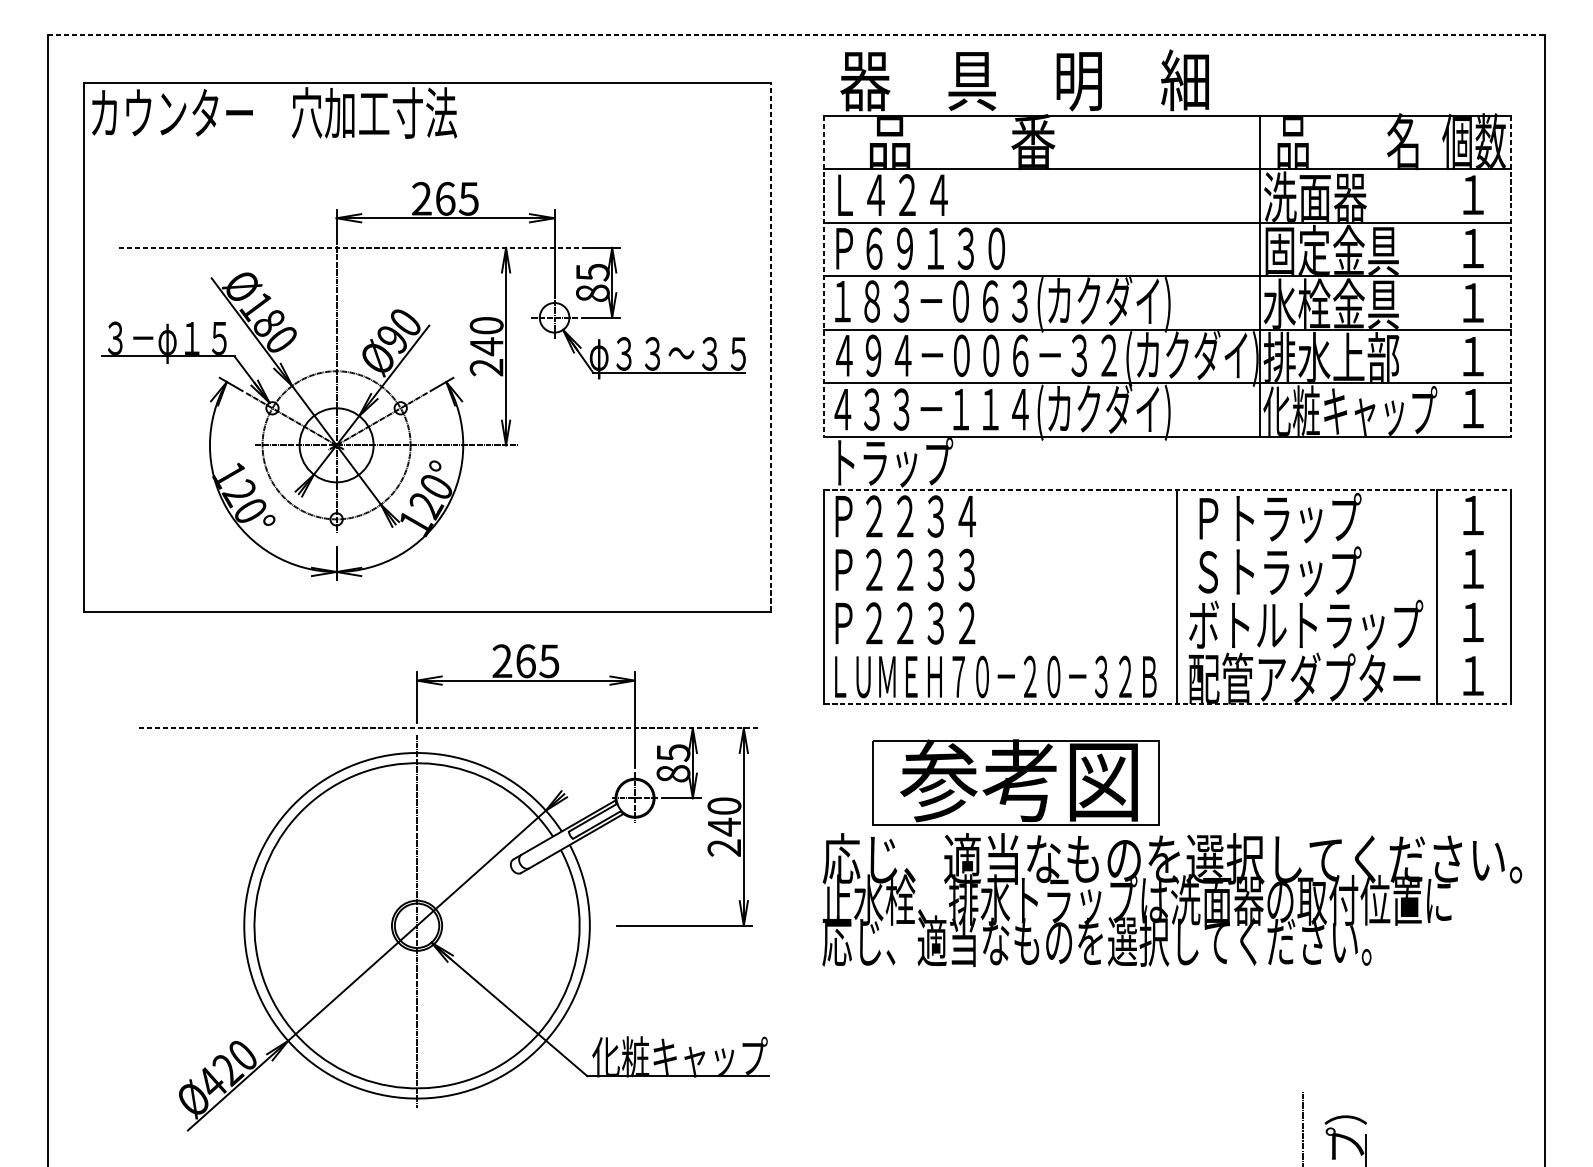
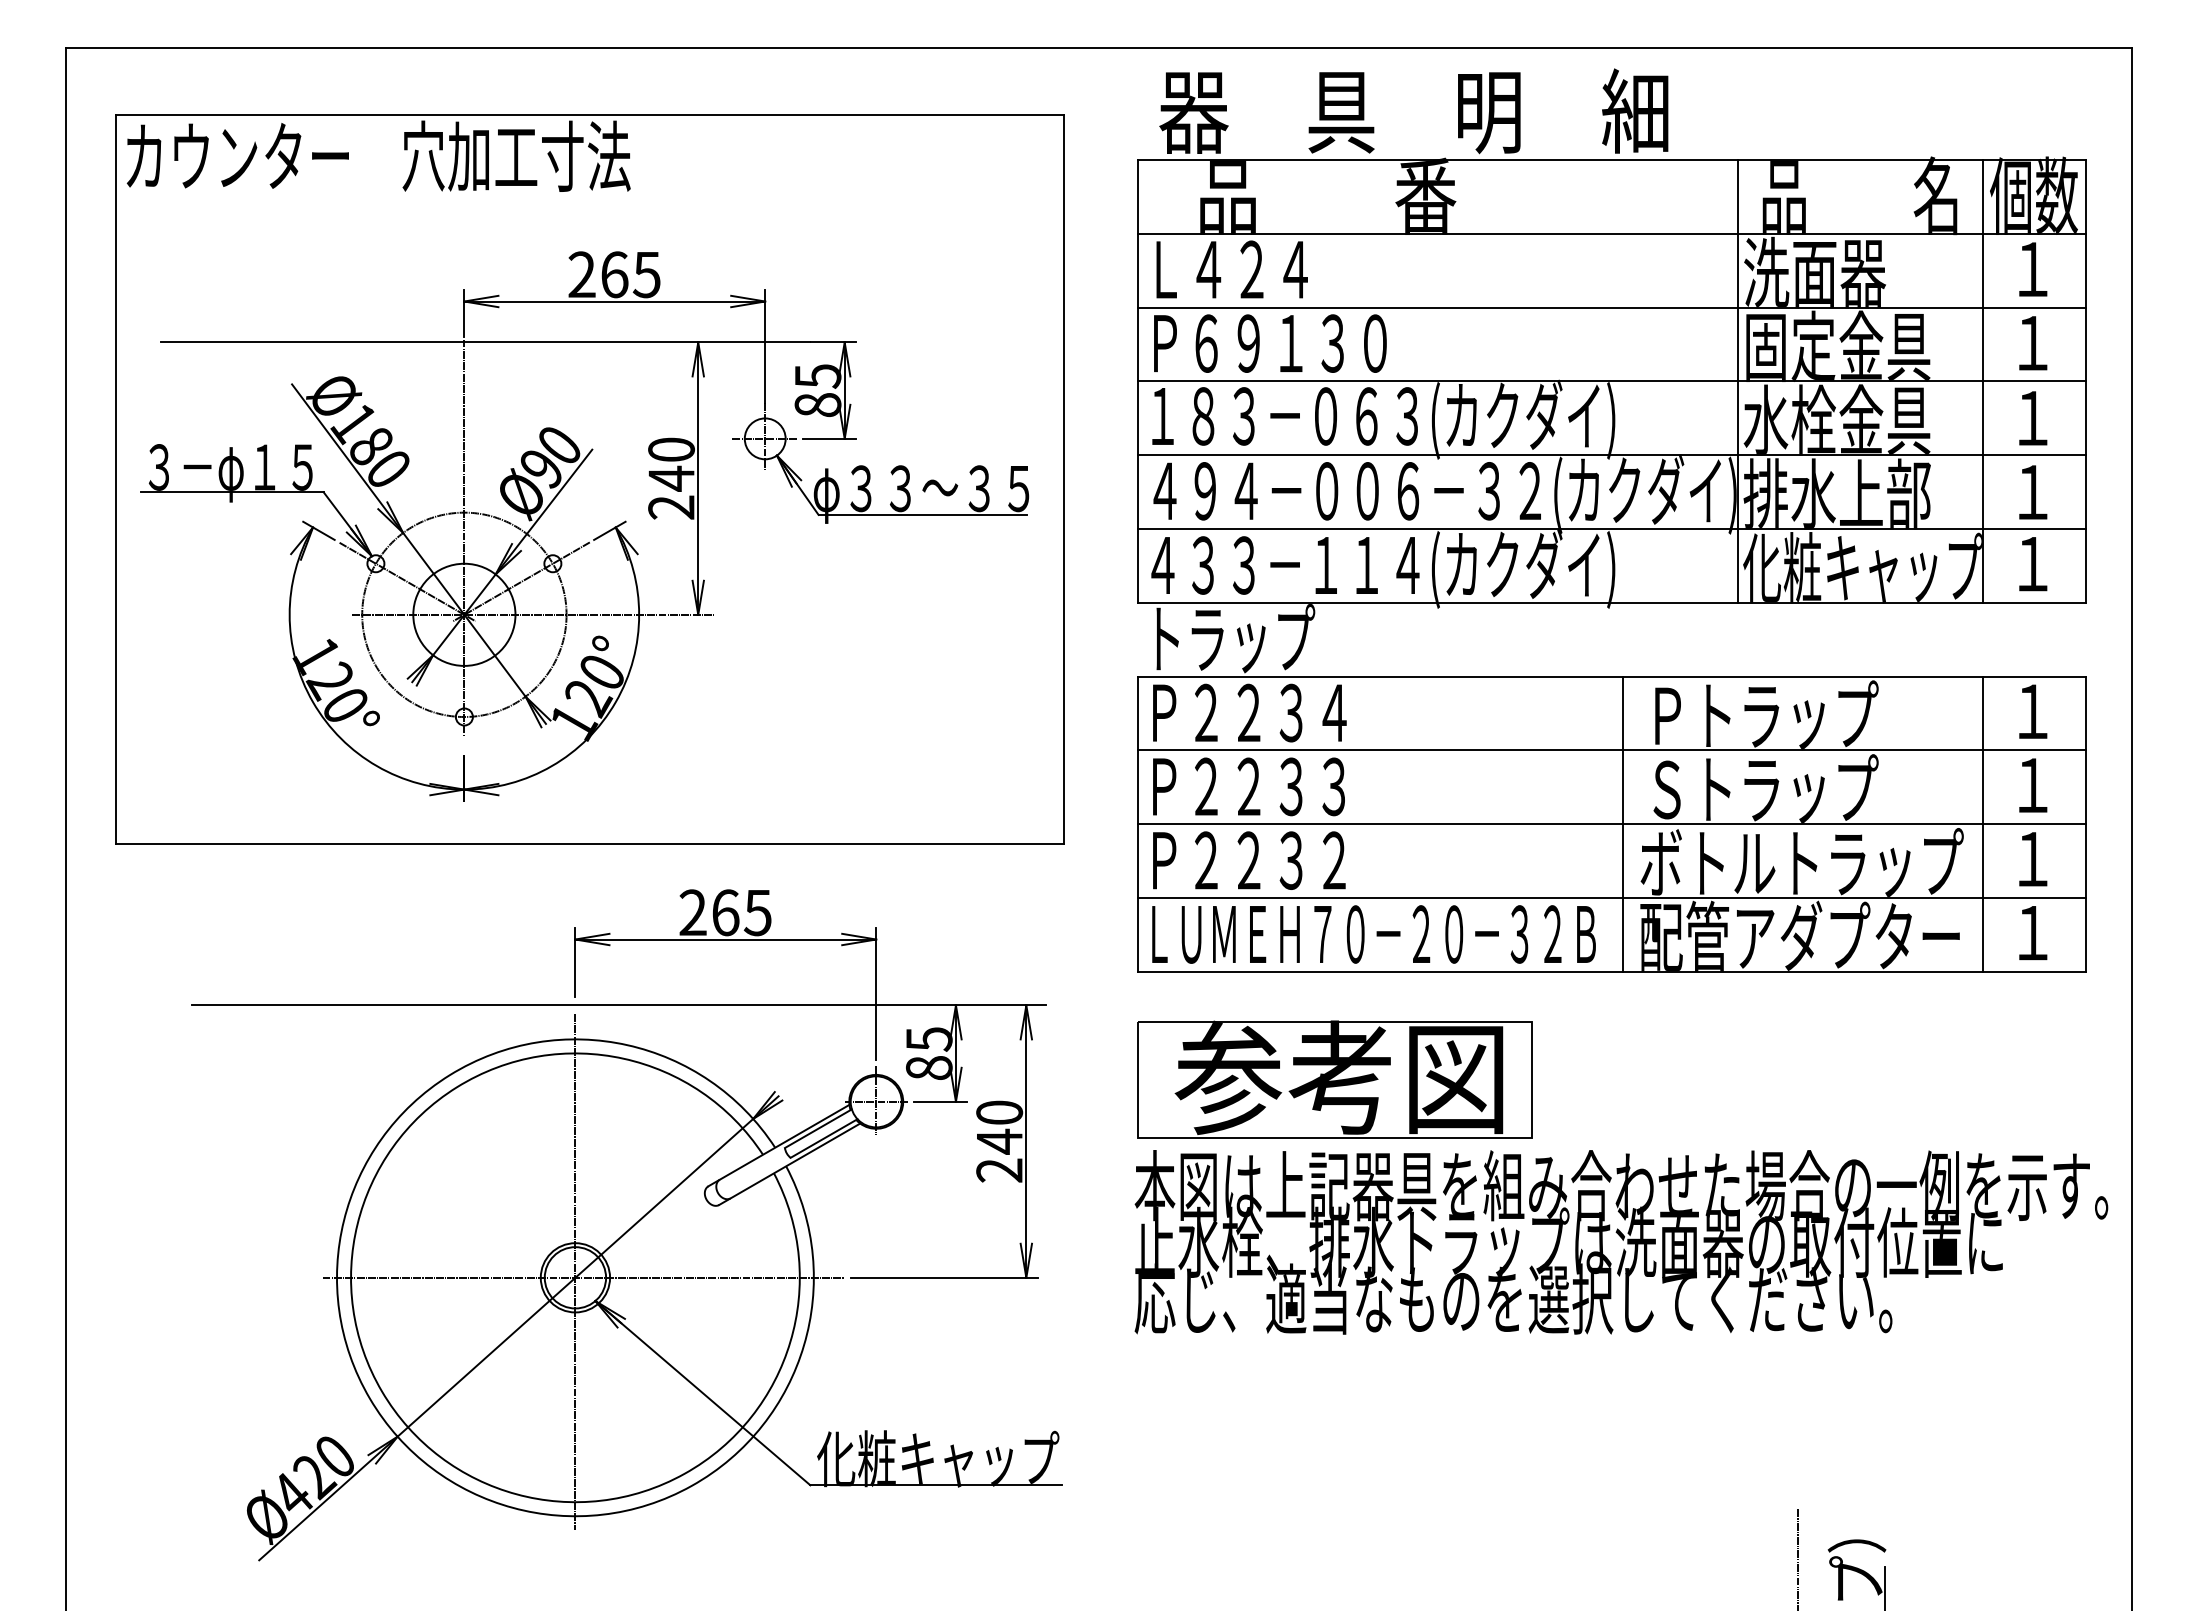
line: (796, 34) -> (1099, 48), dashed -> solid
line: (351, 247) -> (484, 342), dashed -> solid
line: (824, 276) -> (1137, 381), dashed -> solid
line: (1437, 276) -> (1983, 381), added
line: (1511, 276) -> (2085, 381), dashed -> solid
line: (770, 347) -> (1063, 479), dashed -> solid
line: (1167, 490) -> (1611, 676), dashed -> solid
line: (1167, 543) -> (1611, 750), added
line: (1167, 597) -> (1611, 824), added
line: (1167, 650) -> (1611, 897), added
line: (1167, 703) -> (1611, 971), dashed -> solid
line: (449, 728) -> (619, 1005), dashed -> solid
part: (1015, 782) -> (1334, 1079), moved
text: (1175, 858) -> (1621, 1185), 応じ、適当なものを選択してください。 -> 本図は上記器具を組み合わせた場合の一例を示す。
line: (422, 925) -> (583, 1277), added

